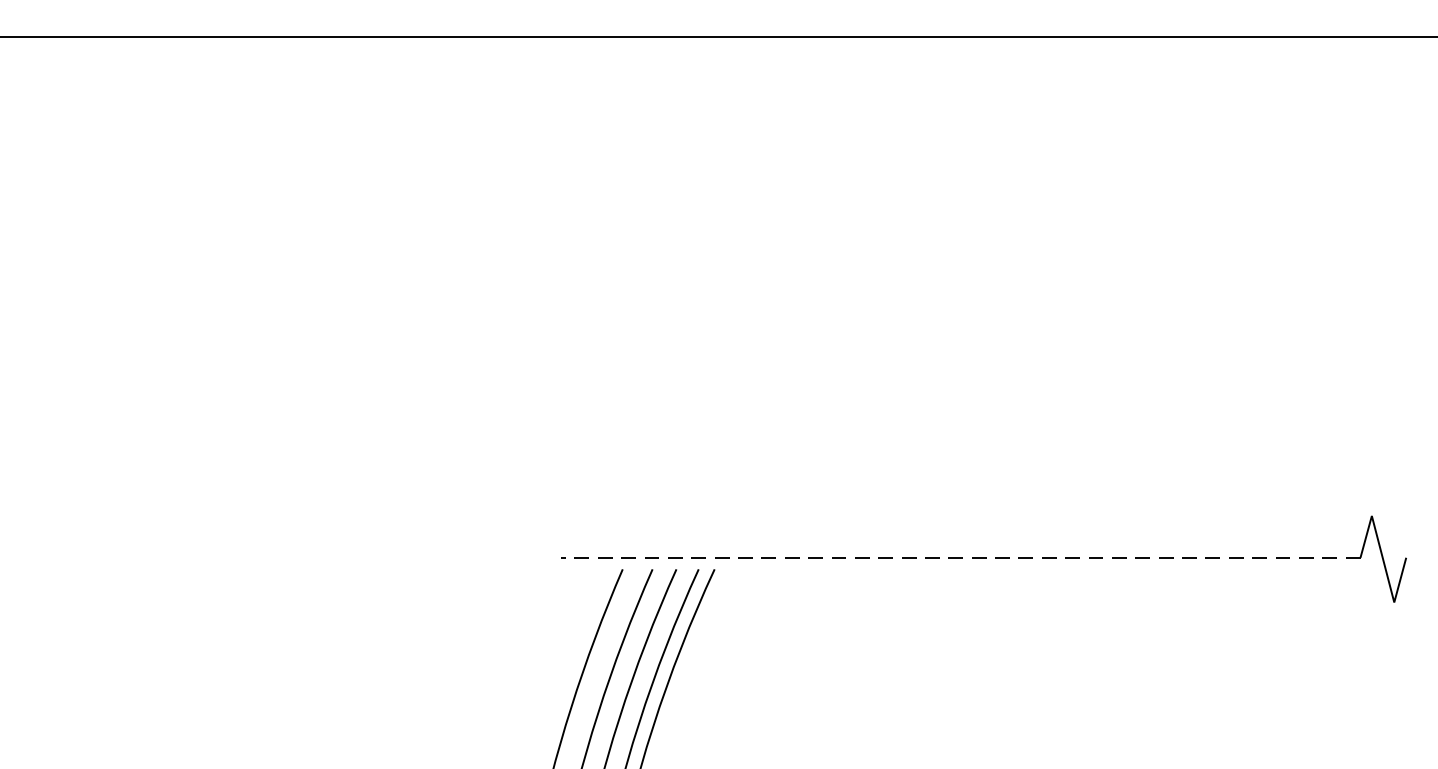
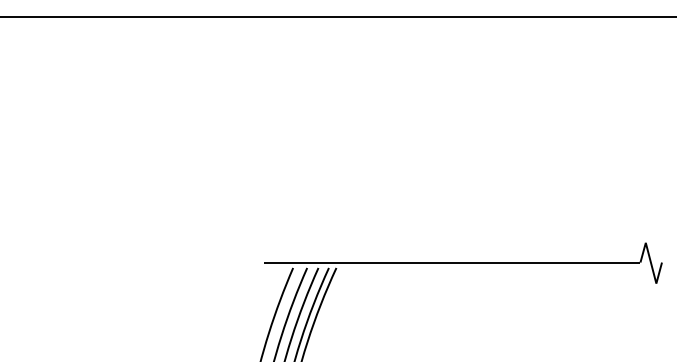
line: (959, 557) -> (451, 262), dashed -> solid

